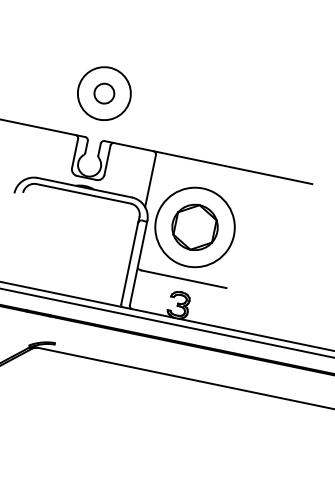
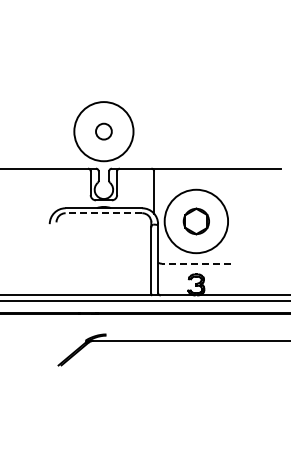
circle: (103, 93) -> (103, 131), size x1.4
line: (83, 194) -> (103, 213), solid -> dashed
part: (195, 227) -> (196, 221), size x0.7
line: (183, 278) -> (195, 263), solid -> dashed

